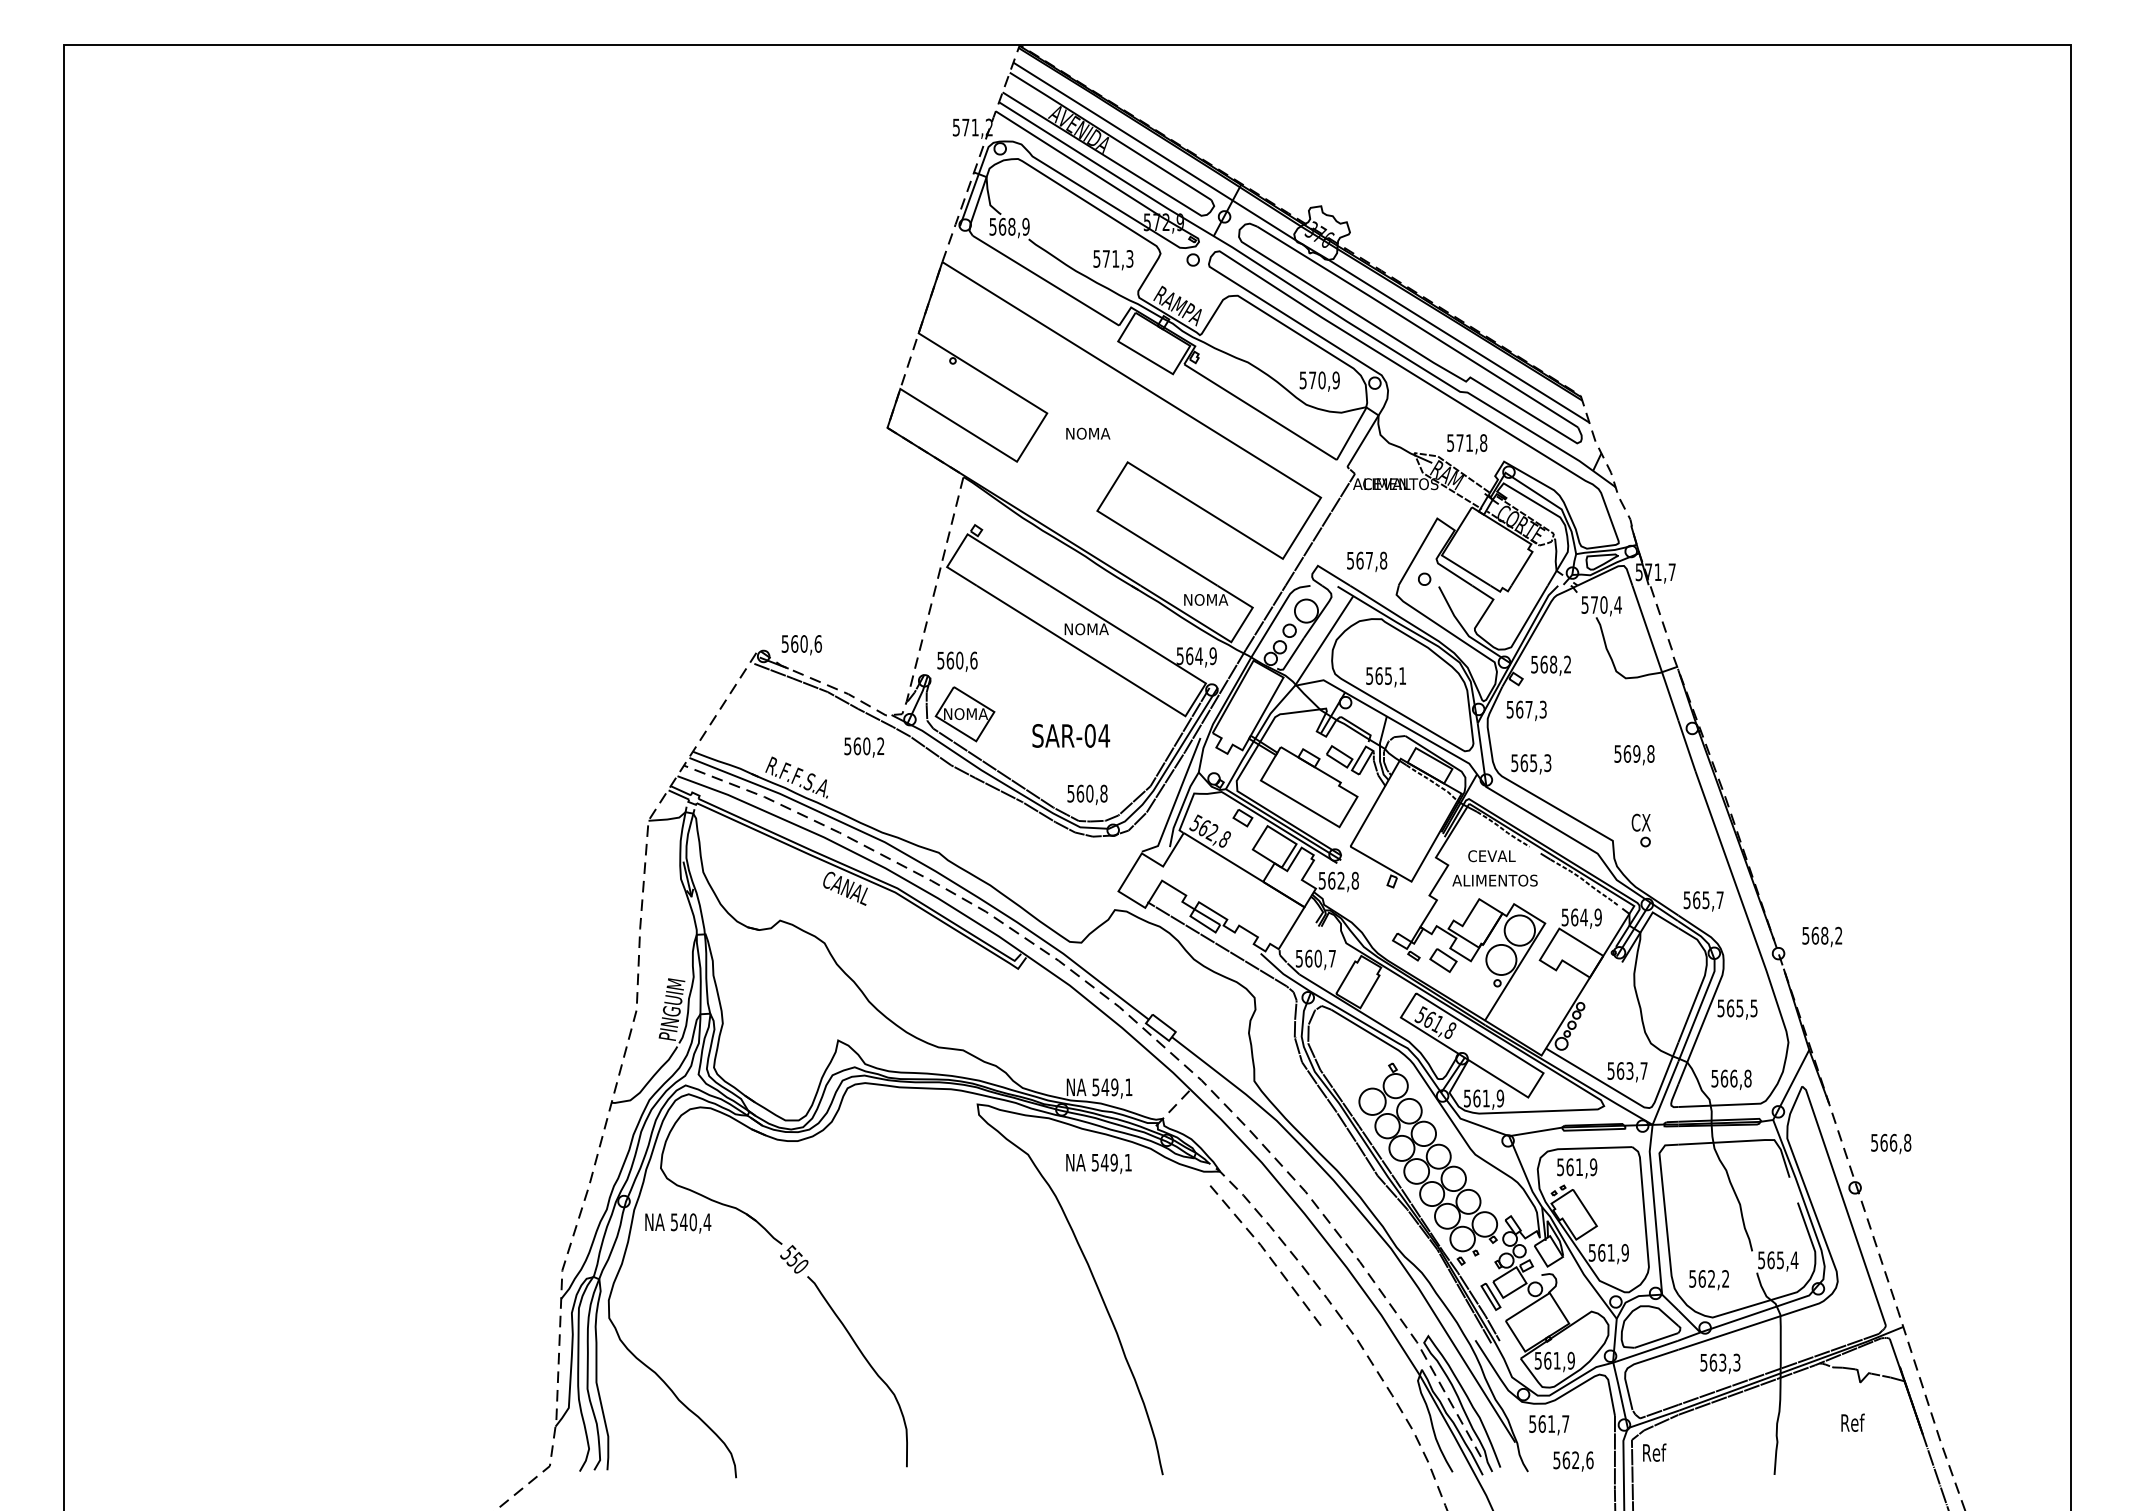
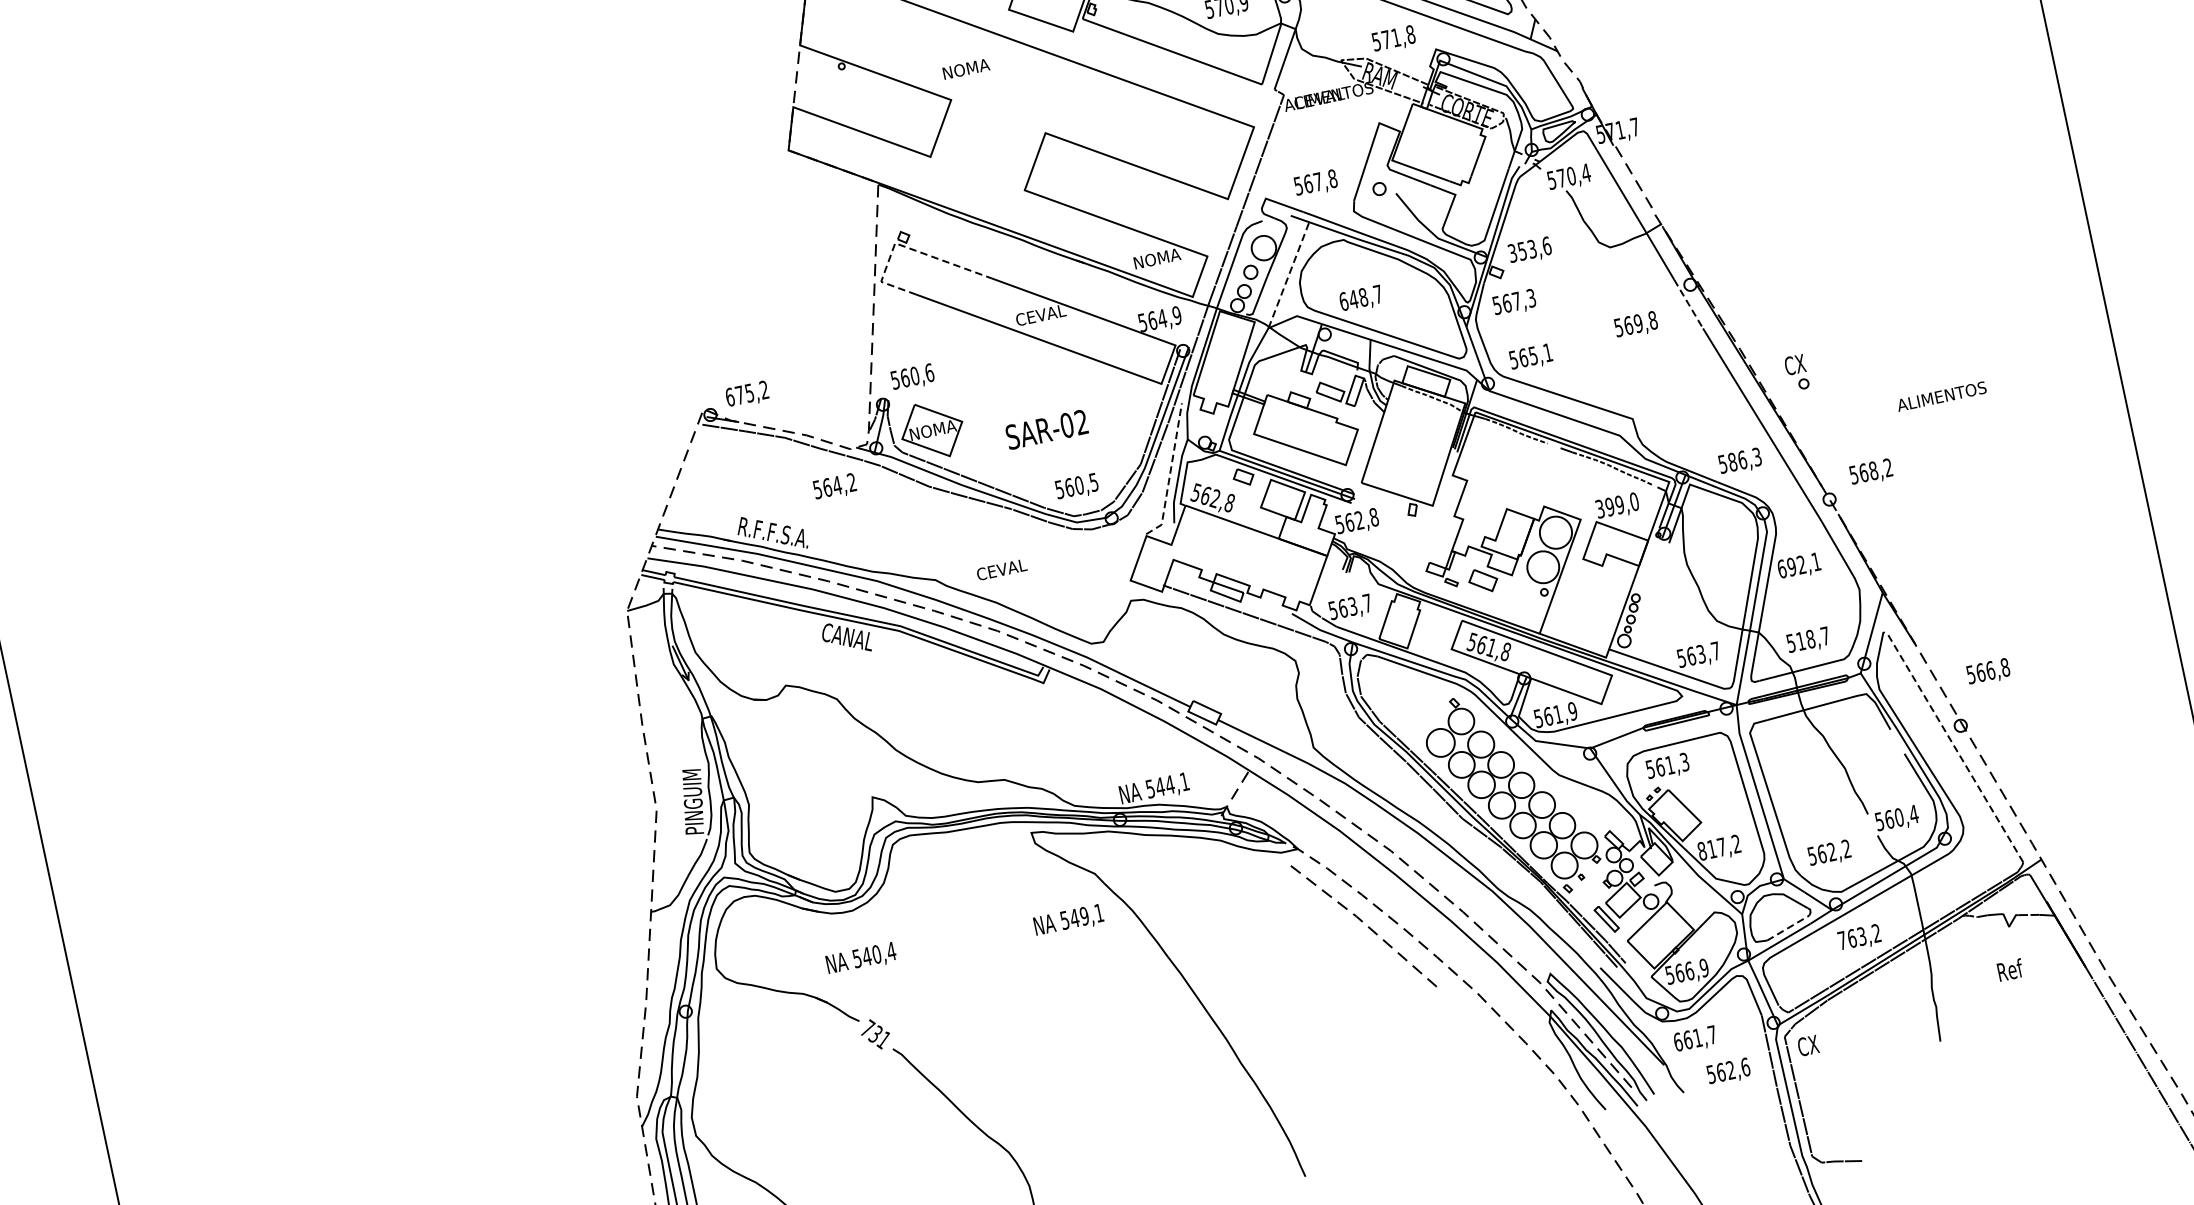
text: (1088, 433) -> (966, 68), moved
line: (976, 539) -> (905, 246), solid -> dashed
text: (1087, 629) -> (1040, 315), NOMA -> CEVAL
line: (1324, 640) -> (1289, 274), solid -> dashed
text: (801, 643) -> (746, 393), 560,6 -> 675,2
text: (1551, 664) -> (1530, 249), 568,2 -> 353,6
text: (1386, 675) -> (1361, 297), 565,1 -> 648,7
text: (1104, 735) -> (1081, 421), SAR-04 -> SAR-02
line: (1686, 745) -> (1688, 303), solid -> dashed
text: (866, 746) -> (837, 485), 560,2 -> 564,2
text: (1547, 763) -> (1547, 353), 565,3 -> 565,1
text: (1103, 793) -> (1093, 482), 560,8 -> 560,5
line: (1175, 800) -> (1169, 473), solid -> dashed
part: (1640, 830) -> (1796, 373), moved
text: (1491, 856) -> (1001, 570), moved
text: (1494, 880) -> (1941, 396), moved
text: (1708, 900) -> (1745, 459), 565,7 -> 586,3
text: (1581, 917) -> (1617, 505), 564,9 -> 399,0
text: (1317, 958) -> (1352, 606), 560,7 -> 563,7
text: (1737, 1008) -> (1799, 565), 565,5 -> 692,1
text: (1735, 1078) -> (1812, 638), 566,8 -> 518,7
text: (1114, 1087) -> (1169, 785), 549,1 -> 544,1
text: (1098, 1163) -> (1068, 920), moved
text: (1593, 1166) -> (1684, 761), 561,9 -> 561,3
line: (1844, 1204) -> (1953, 745), solid -> dashed
text: (678, 1223) -> (861, 959), moved
text: (1608, 1252) -> (1719, 847), 561,9 -> 817,2
text: (794, 1259) -> (875, 1034), 550 -> 731
text: (1780, 1260) -> (1899, 817), 565,4 -> 560,4
line: (1656, 1340) -> (1788, 928), solid -> dashed
text: (1556, 1360) -> (1688, 970), 561,9 -> 566,9
text: (1720, 1362) -> (1859, 936), 563,3 -> 763,2
text: (1532, 1423) -> (1677, 1041), 561,7 -> 661,7
text: (1654, 1452) -> (1810, 1044), Ref -> CX

